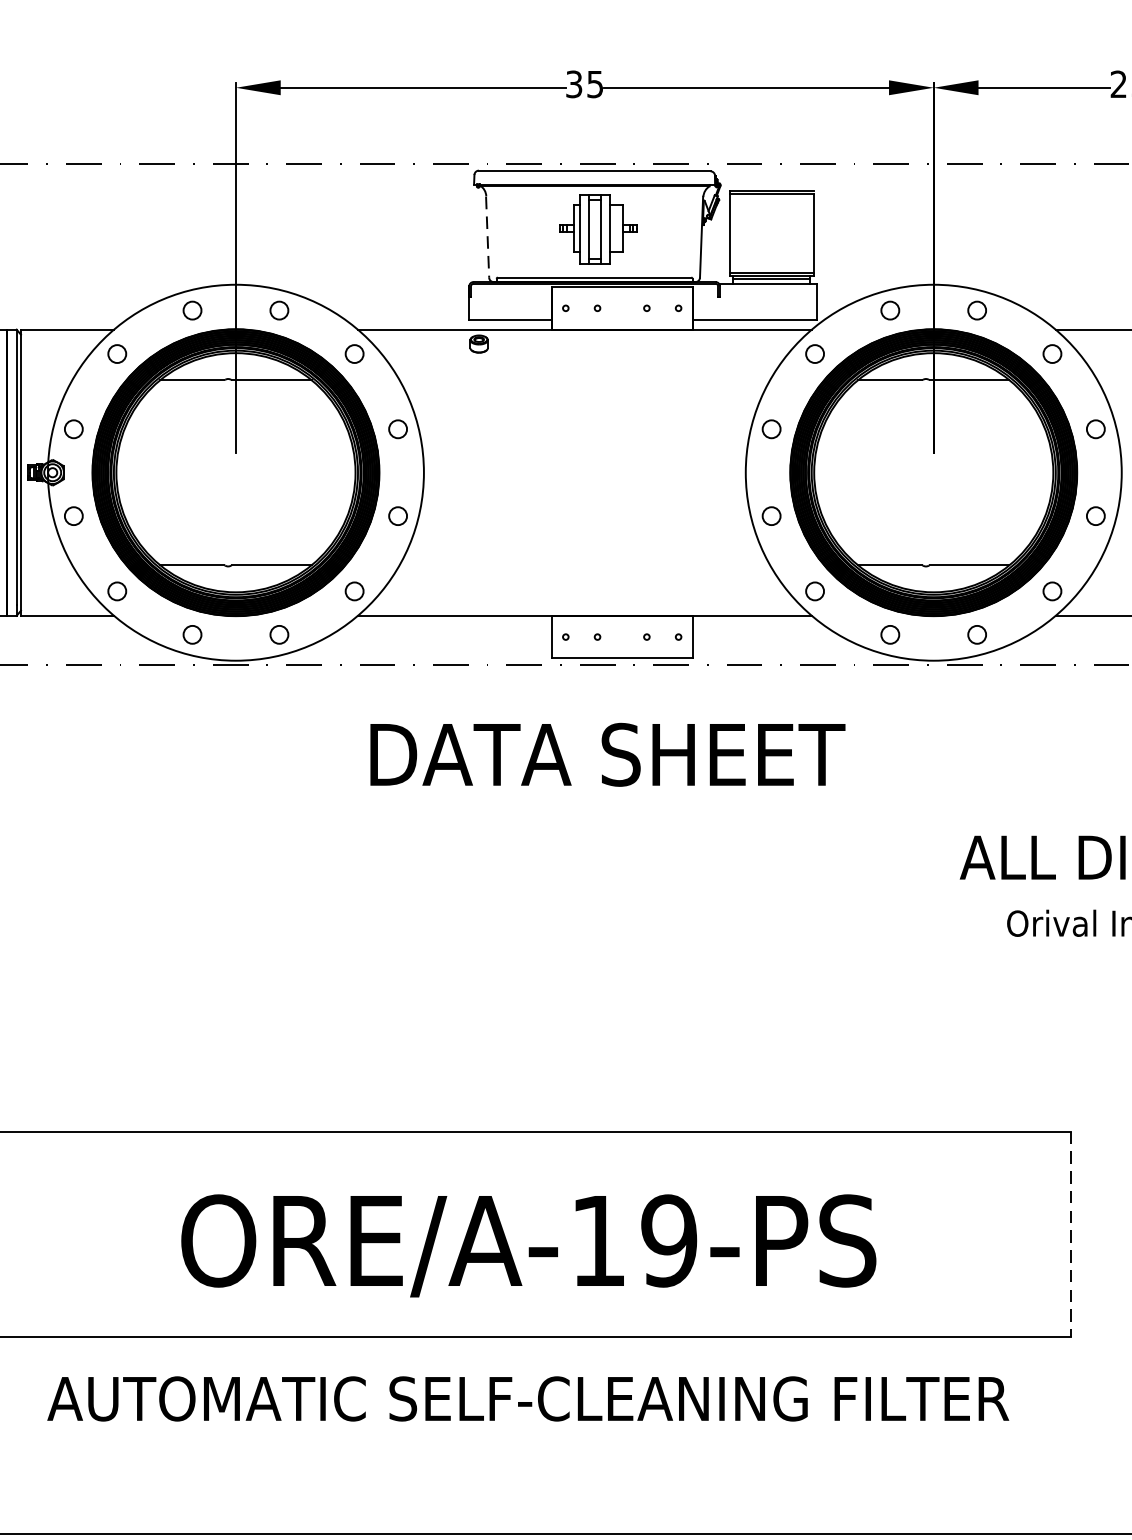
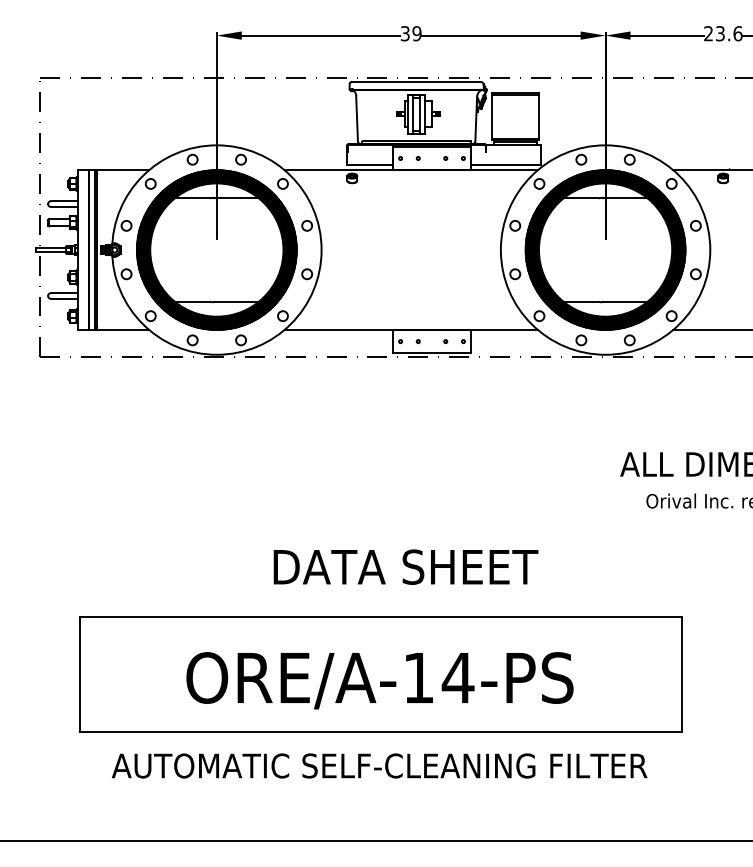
text: (594, 83) -> (416, 33), 35 -> 39
line: (488, 236) -> (357, 118), dashed -> solid
text: (606, 753) -> (405, 566), moved
line: (1071, 1234) -> (682, 674), dashed -> solid
text: (667, 1240) -> (457, 677), ORE/A-19-PS -> ORE/A-14-PS

